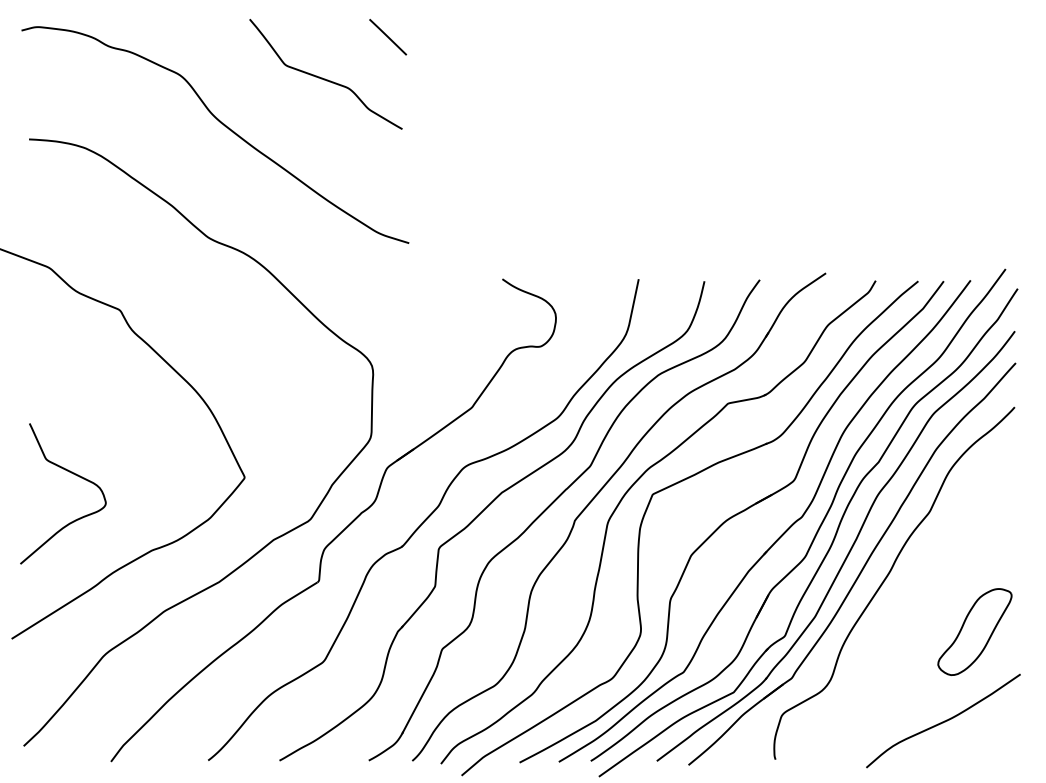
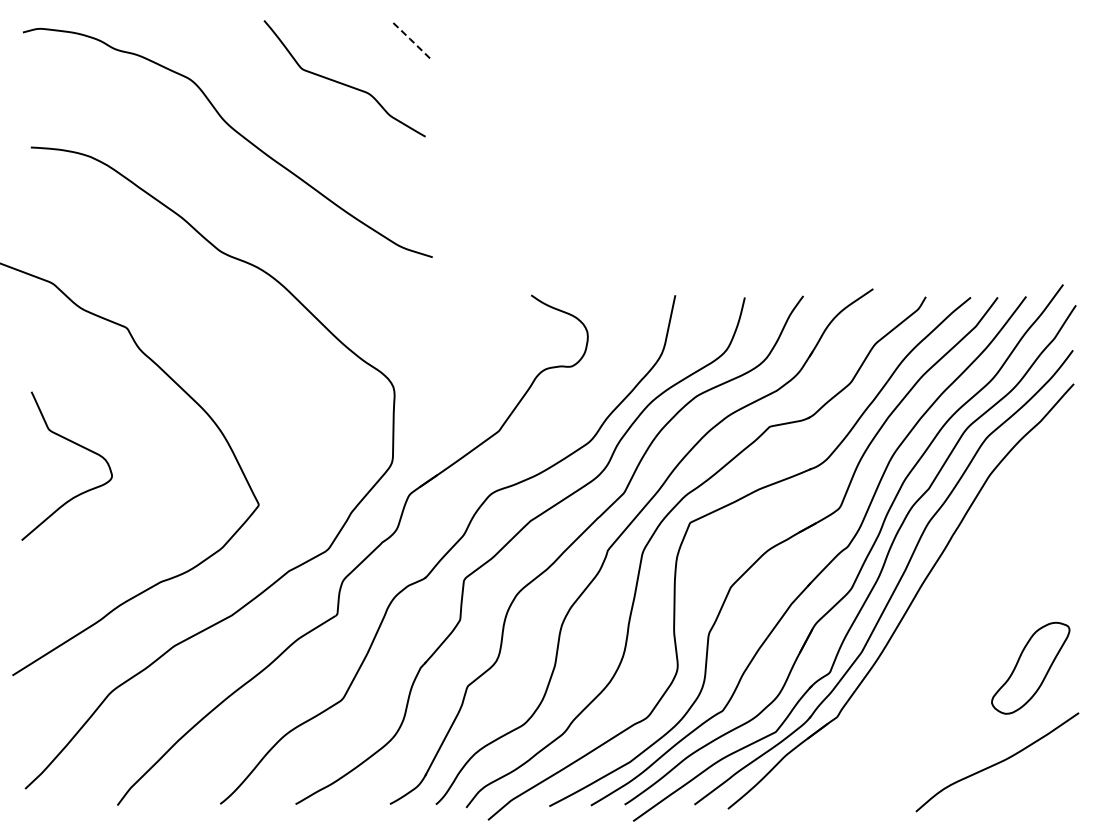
line: (388, 37) -> (410, 39), solid -> dashed
curve: (73, 474) -> (77, 445), moved
curve: (887, 577) -> (938, 610), removed

